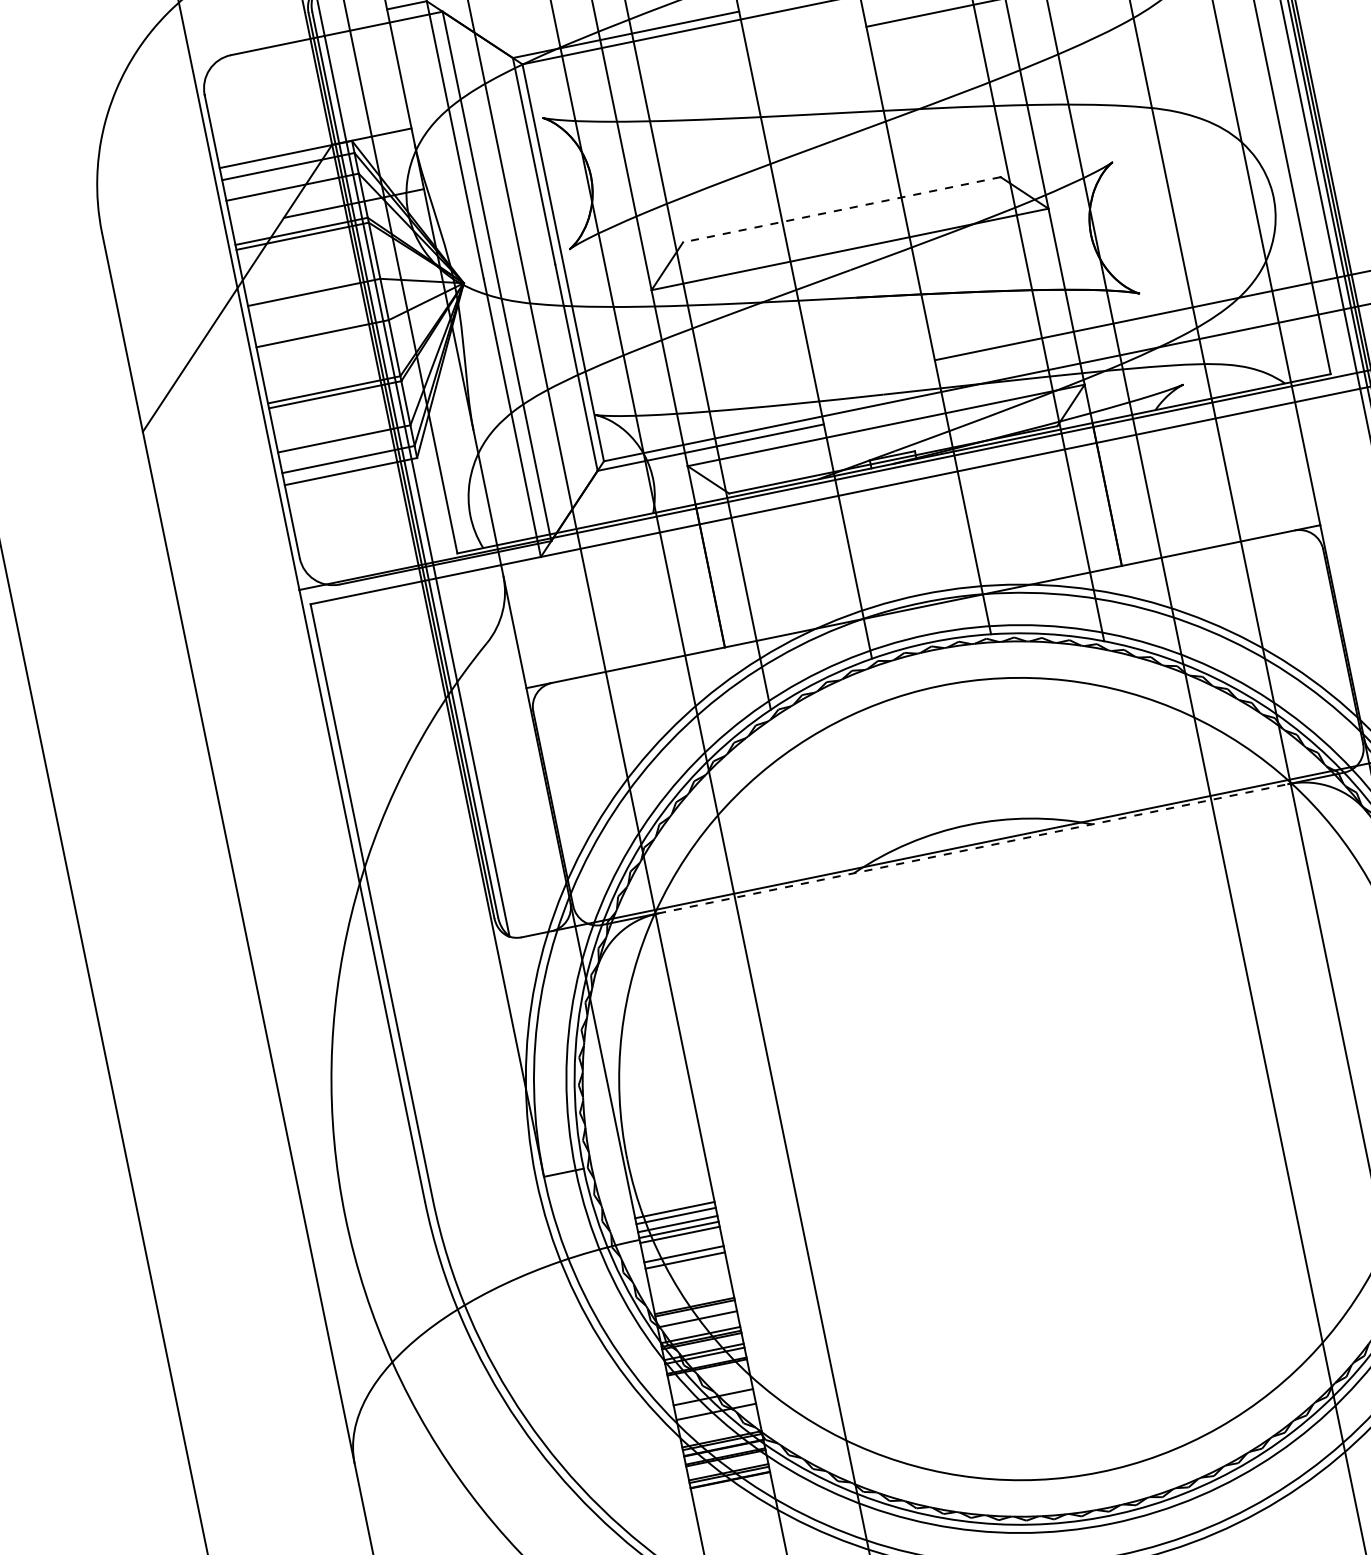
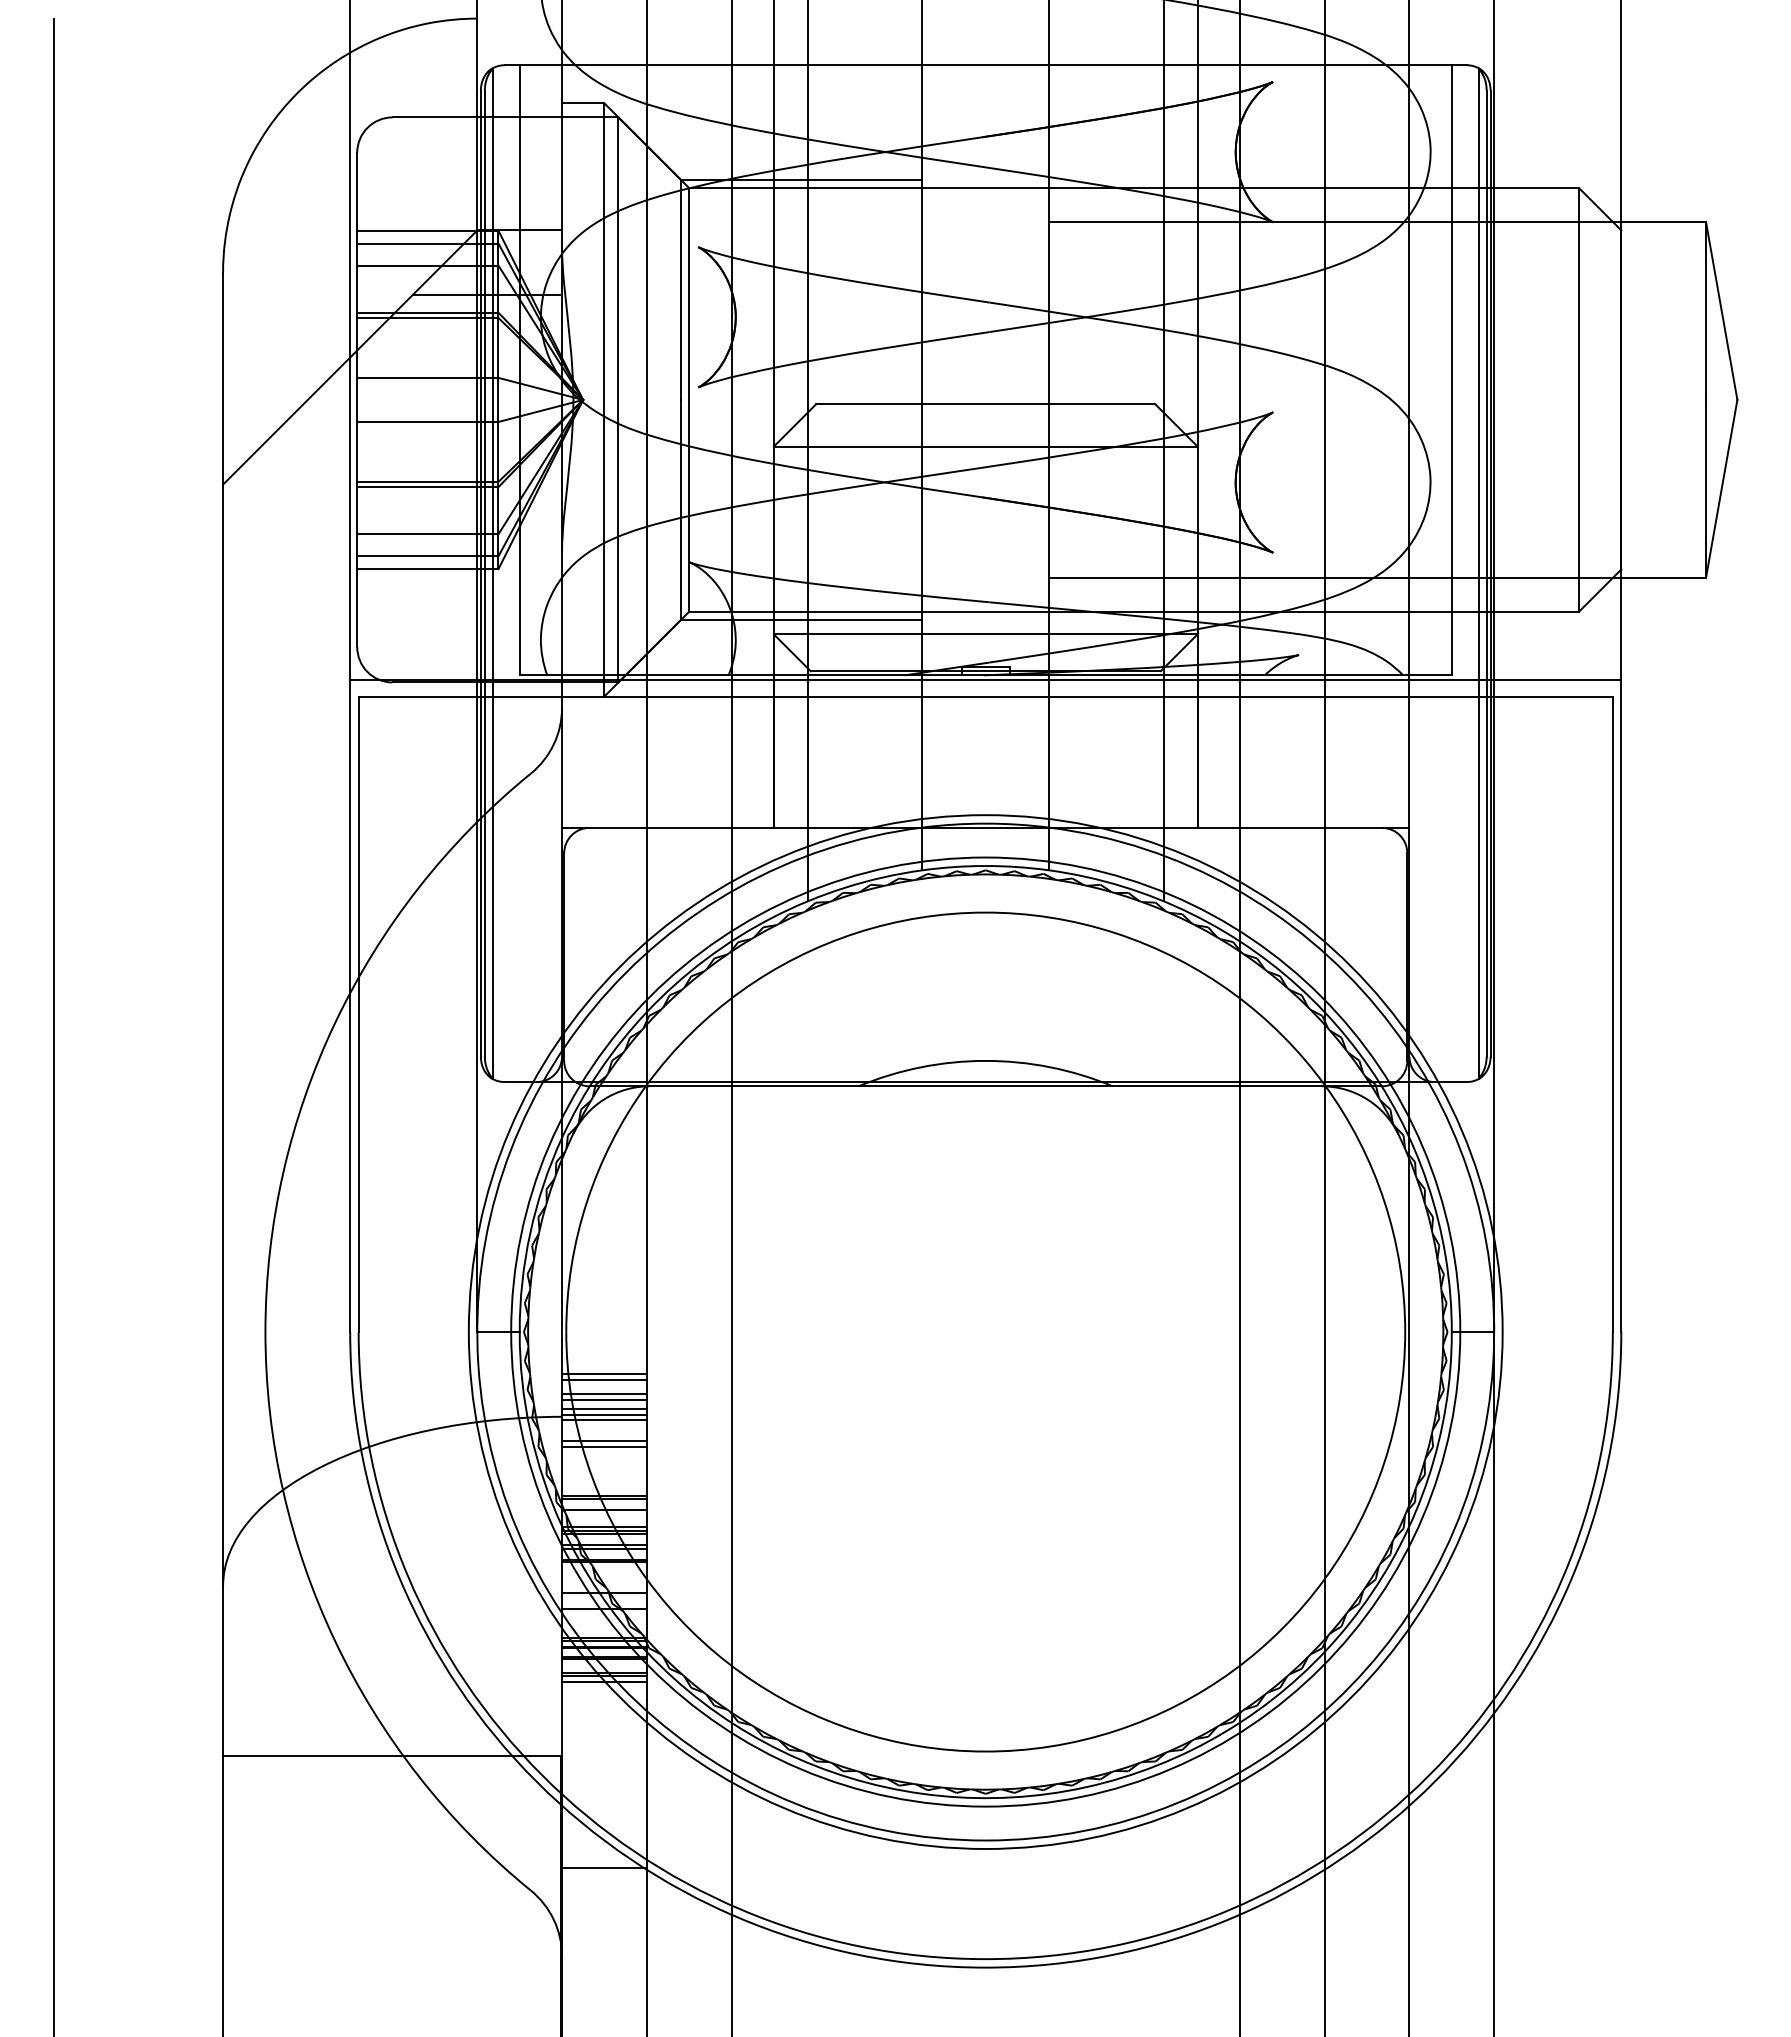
line: (841, 210) -> (985, 404), dashed -> solid
line: (973, 848) -> (986, 1086), dashed -> solid
line: (671, 1192) -> (604, 1374), added
line: (672, 1196) -> (604, 1379), added

